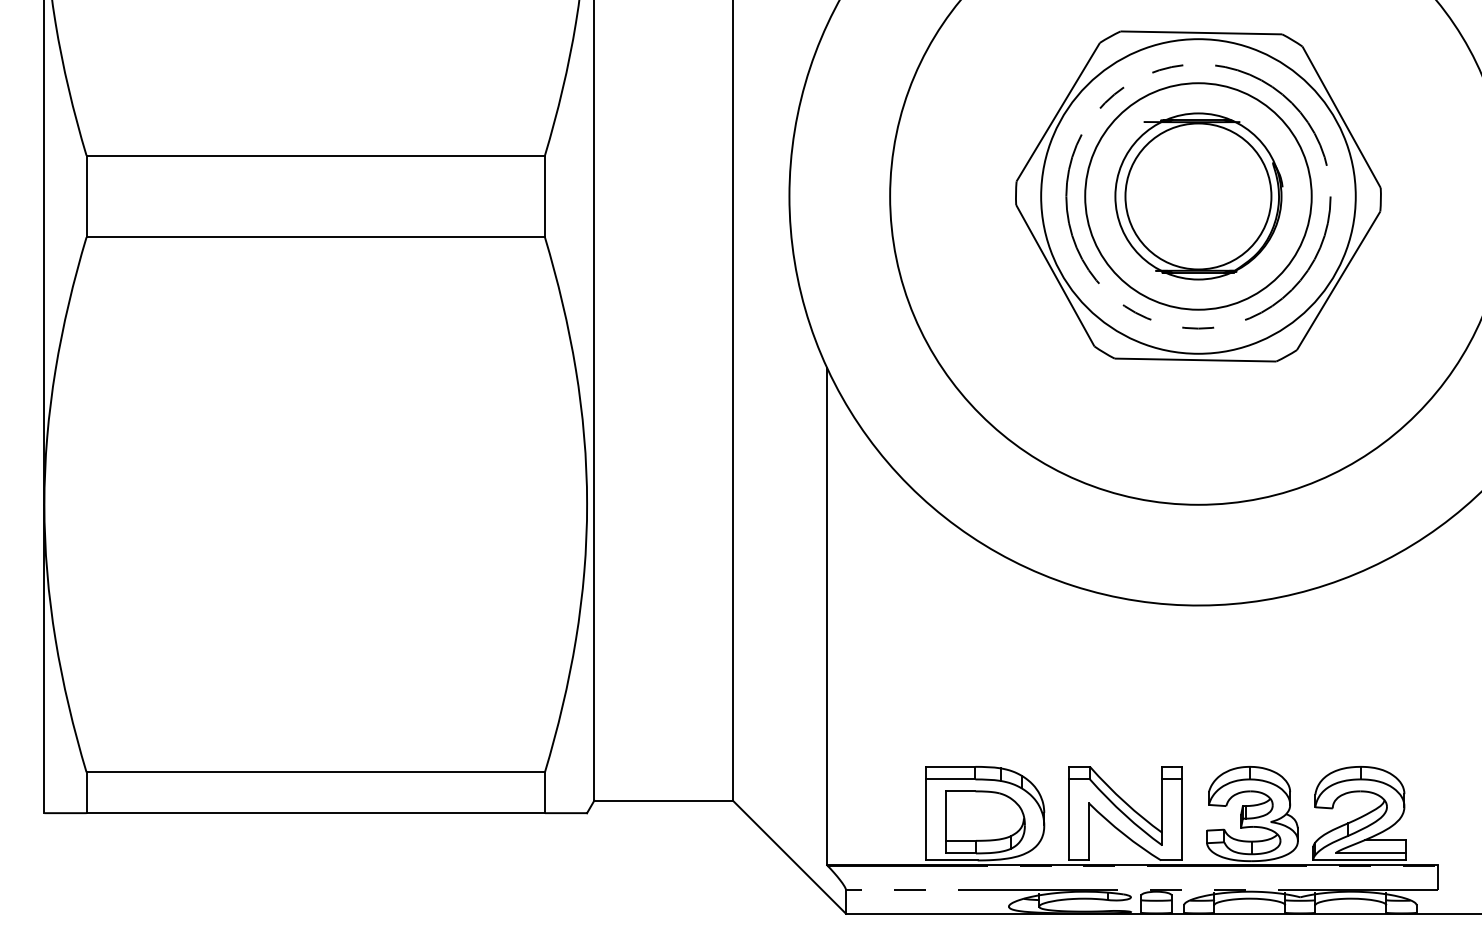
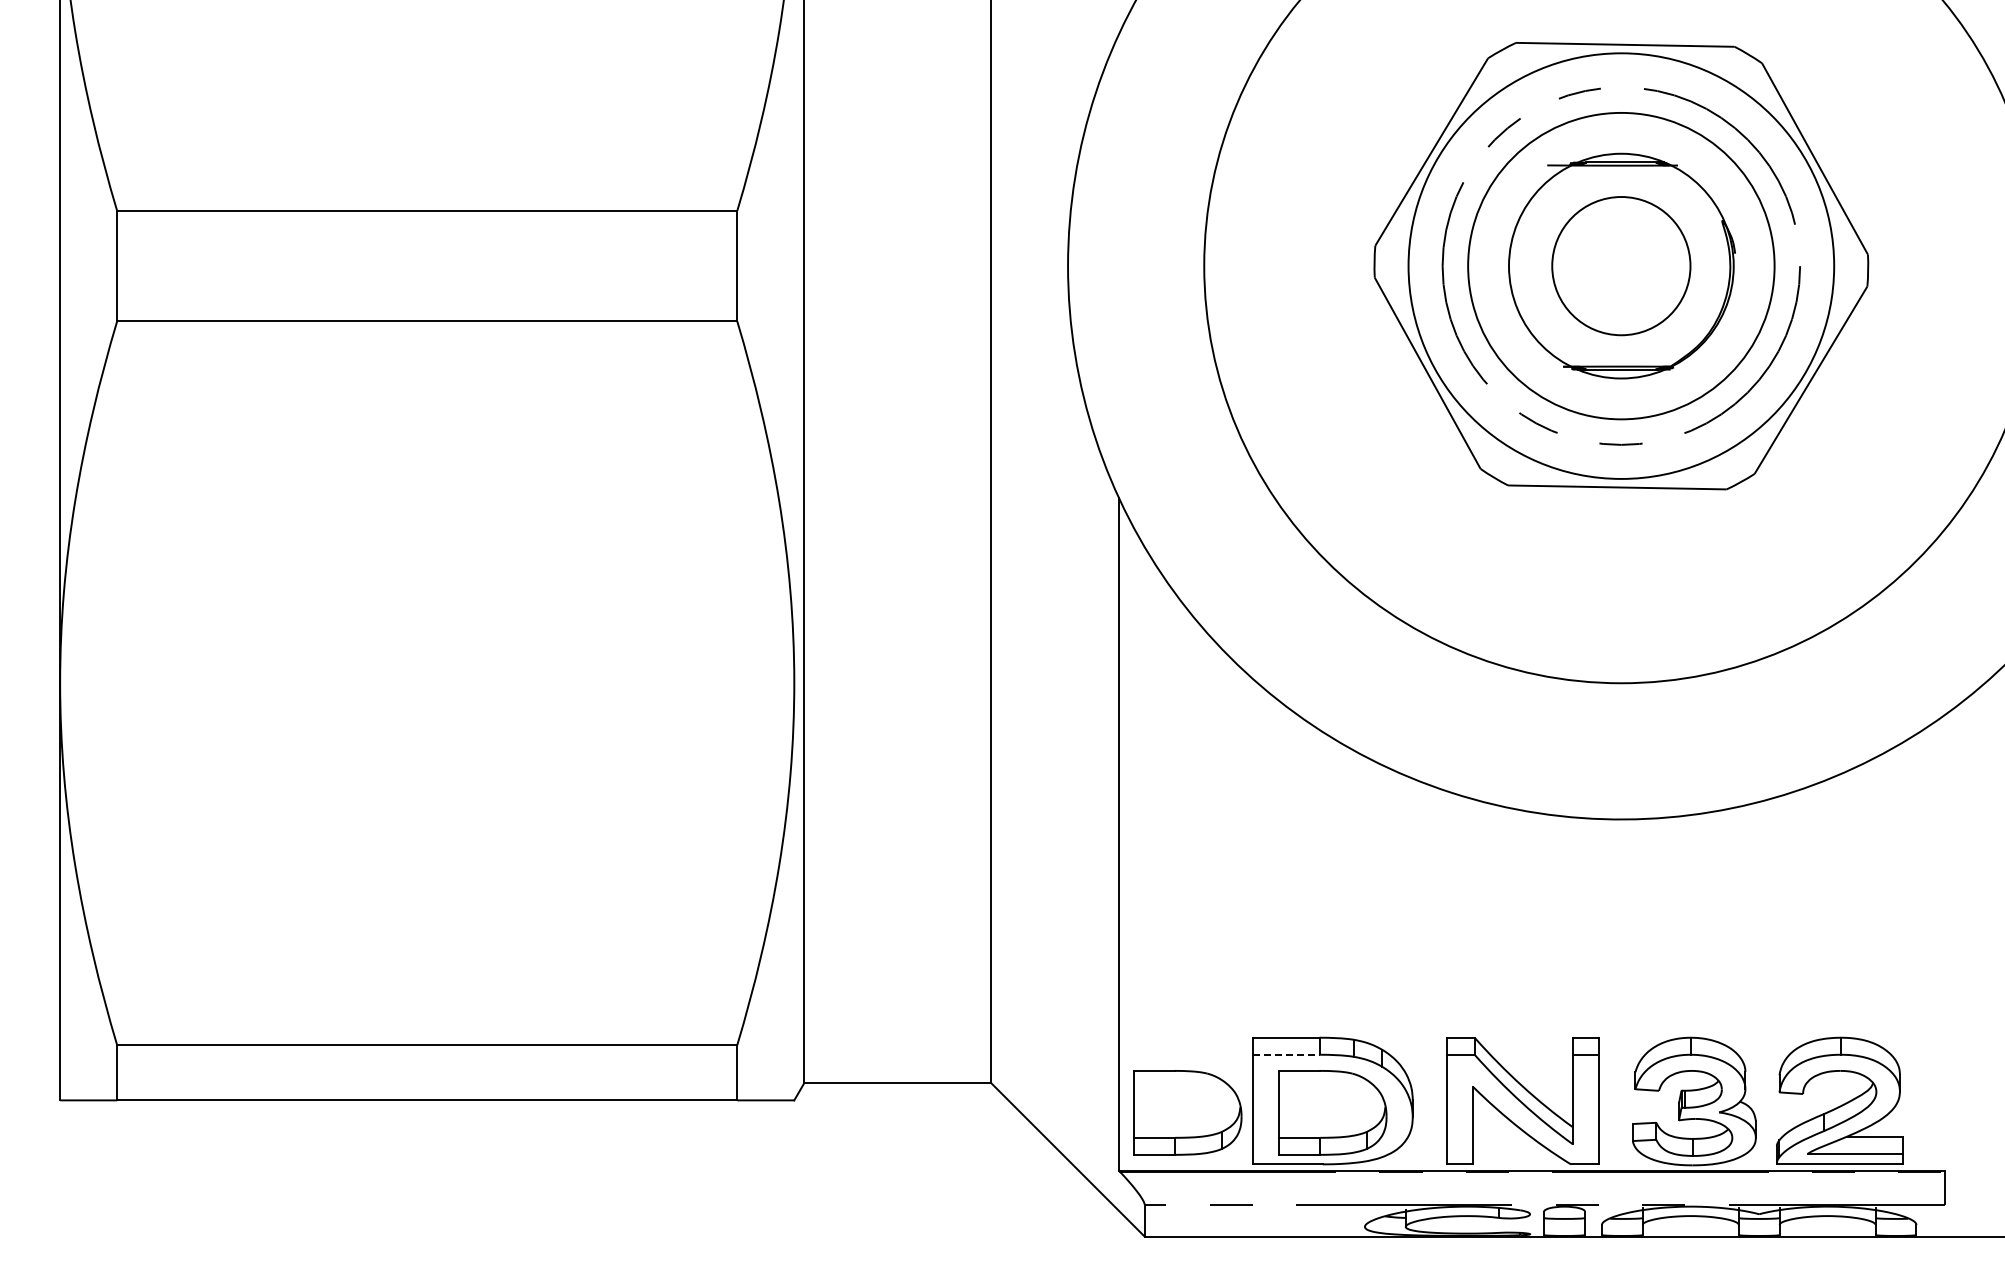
circle: (1198, 196) -> (1621, 265), size x0.7
line: (950, 779) -> (1286, 1054), solid -> dashed
part: (877, 822) -> (1187, 1112), added

